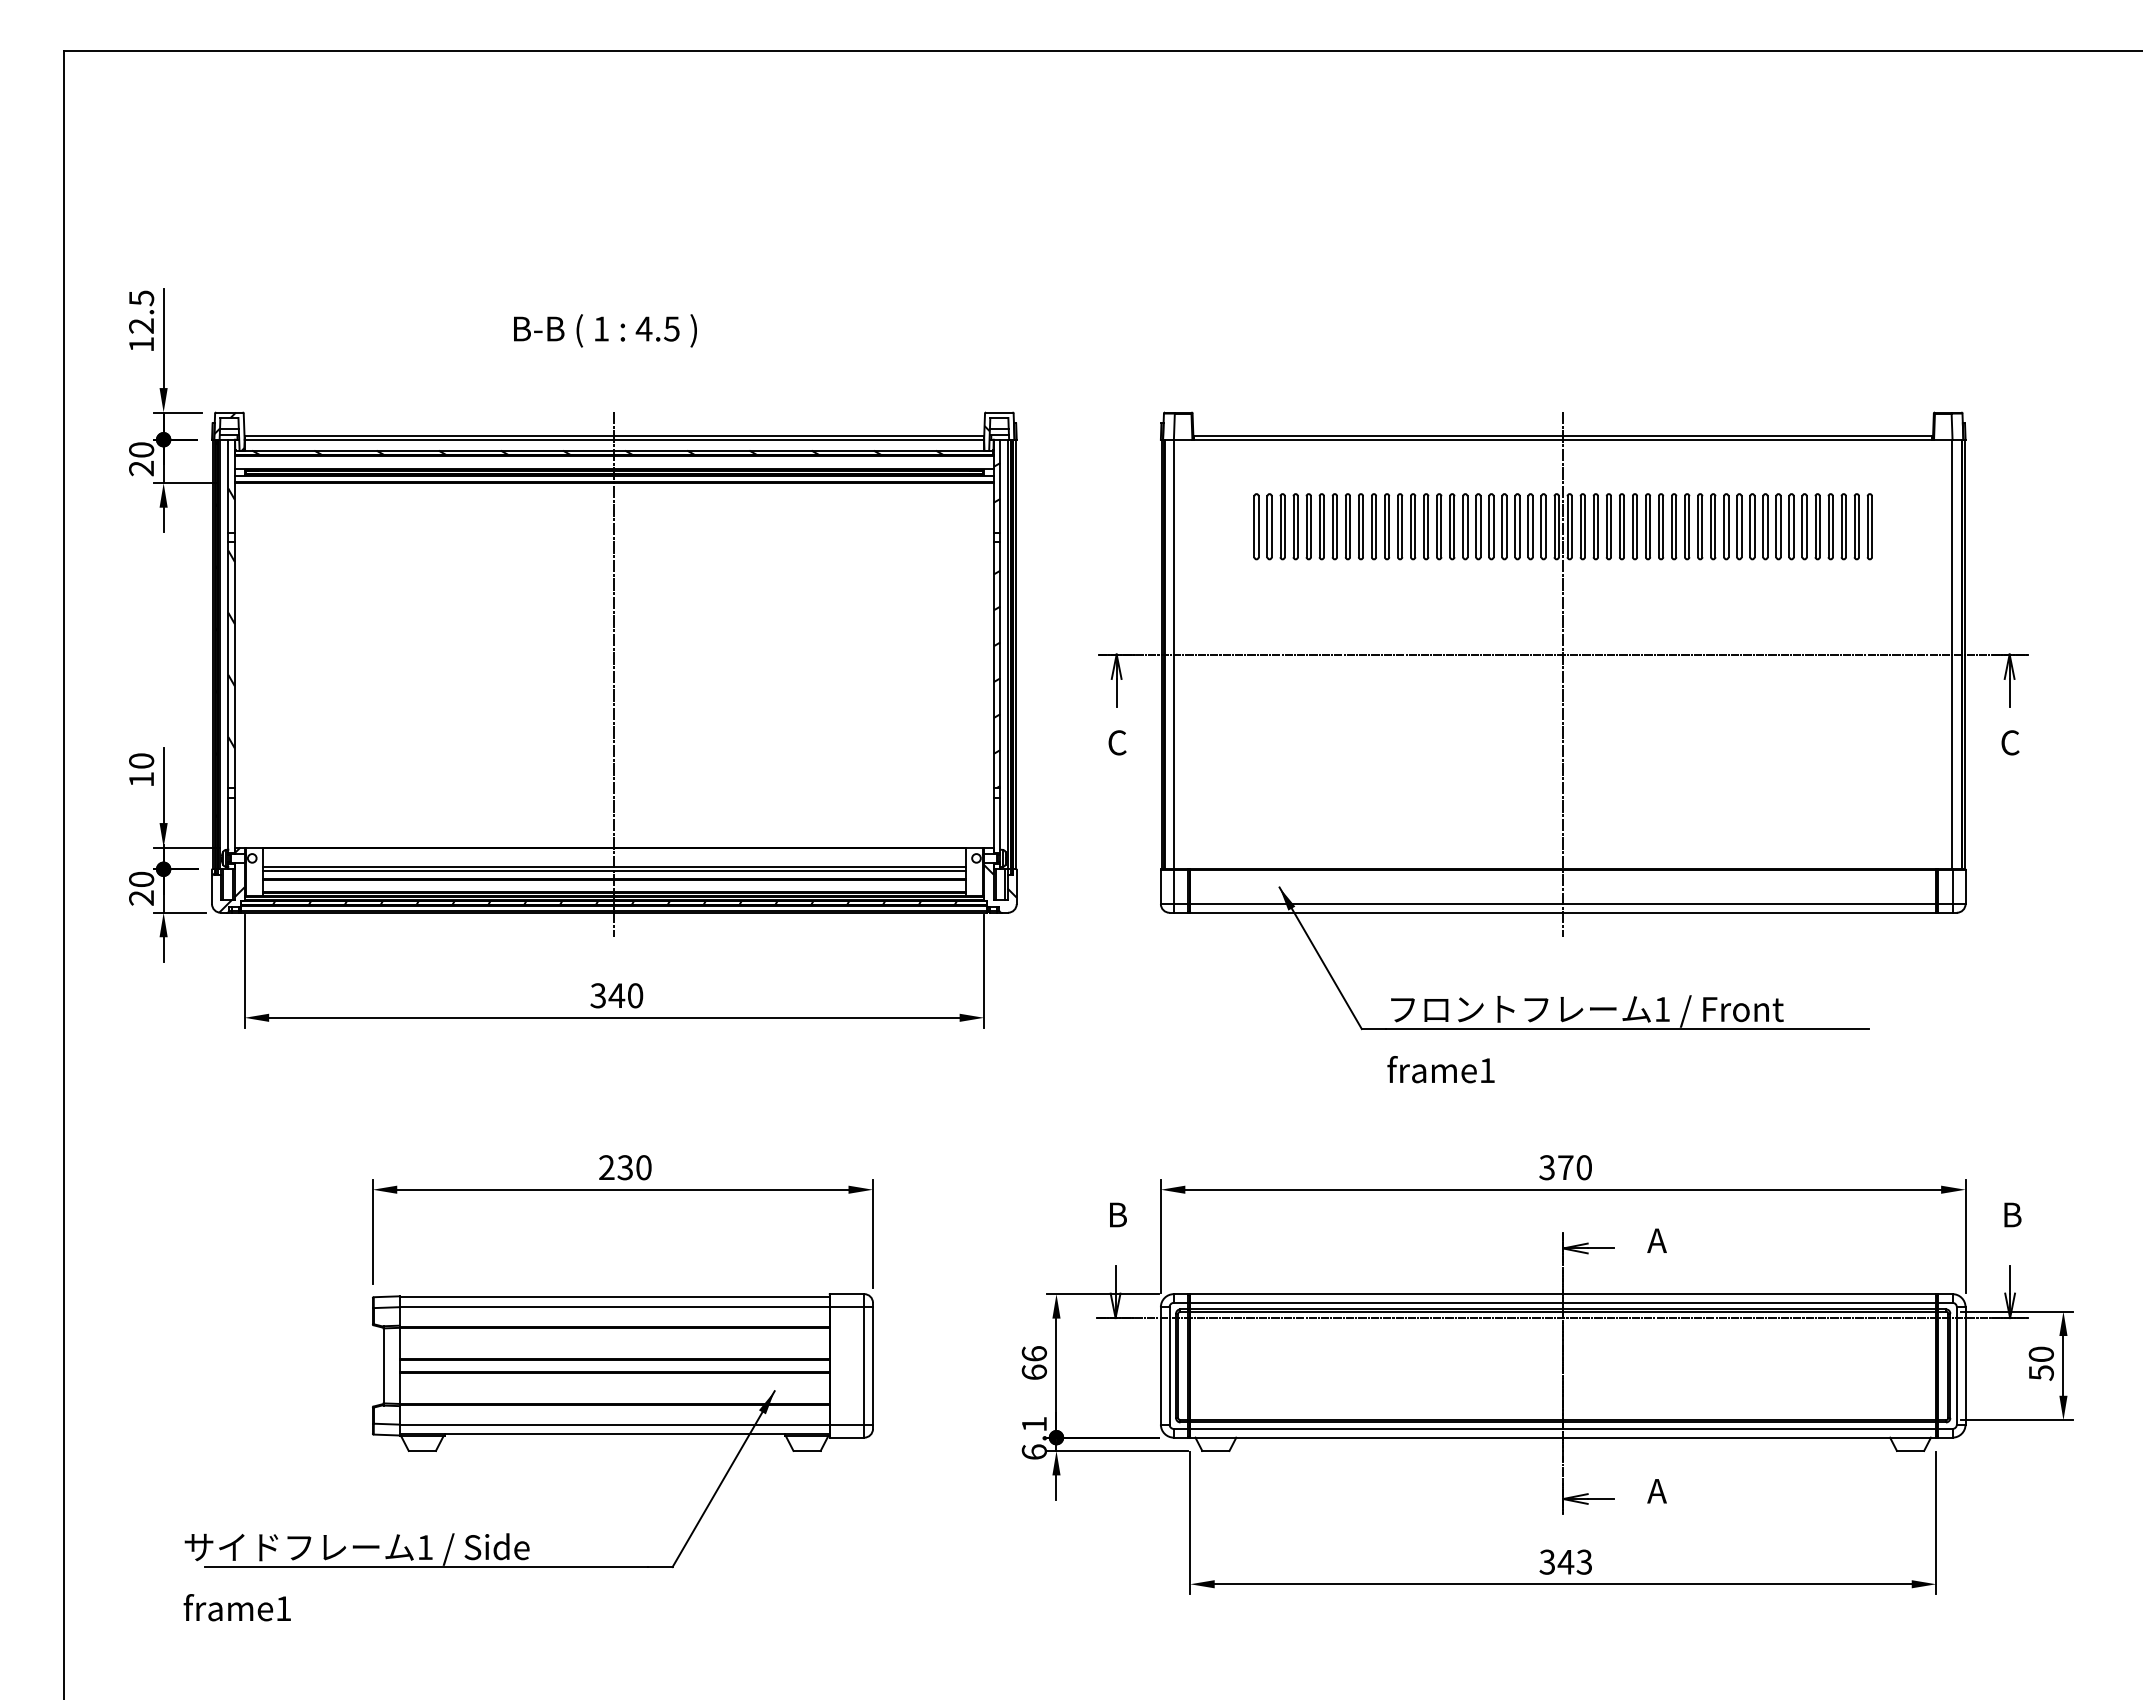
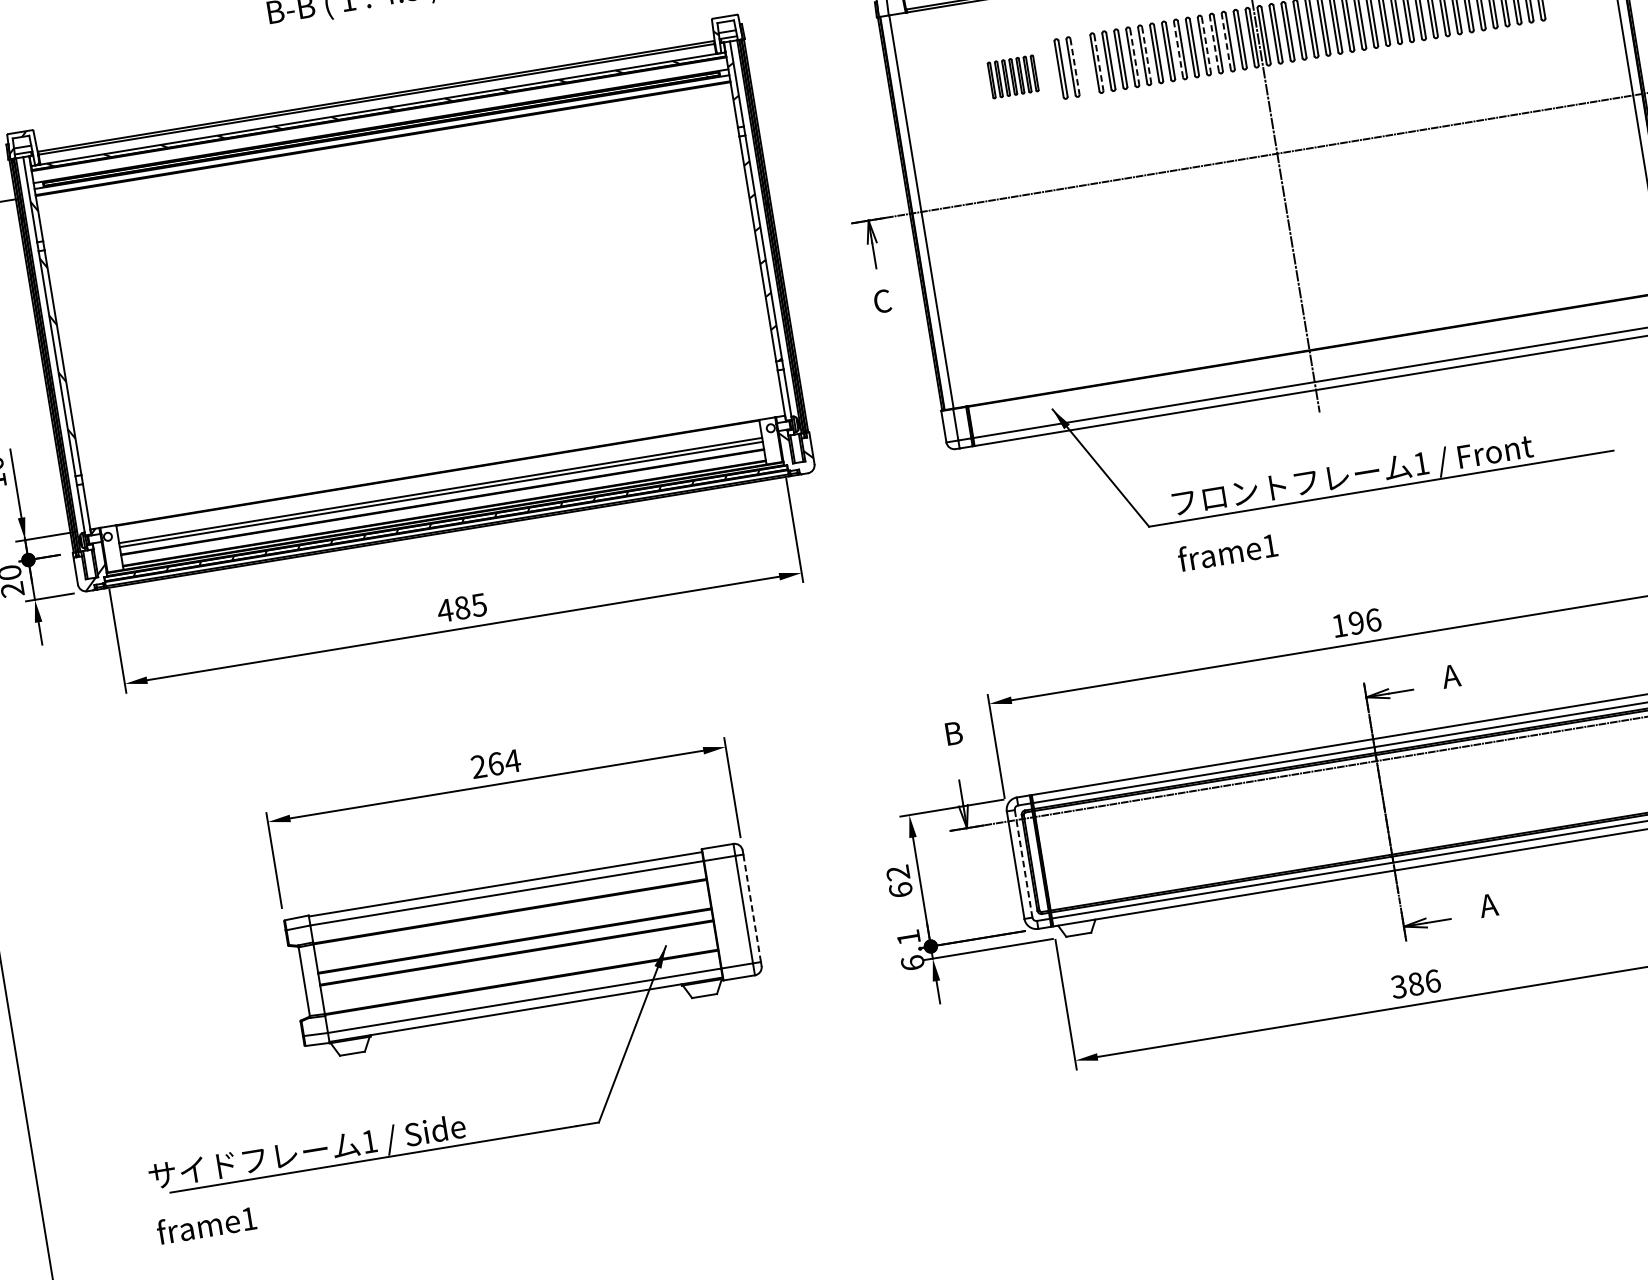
part: (1295, 526) -> (1013, 76), size x0.6
part: (1373, 526) -> (1084, 64), removed
line: (1476, 526) -> (1178, 49), solid -> dashed
line: (1515, 526) -> (1214, 43), solid -> dashed
line: (1528, 526) -> (1226, 41), solid -> dashed
line: (1363, 527) -> (1075, 67), solid -> dashed
line: (1389, 527) -> (1099, 63), solid -> dashed
line: (1428, 527) -> (1134, 57), solid -> dashed
line: (1441, 527) -> (1146, 55), solid -> dashed
line: (1506, 527) -> (1206, 45), solid -> dashed
line: (614, 674) -> (411, 314), removed
text: (616, 995) -> (461, 607), 340 -> 485
text: (634, 1167) -> (504, 762), 230 -> 264
text: (1565, 1167) -> (1356, 622), 370 -> 196
text: (1034, 1353) -> (898, 872), 66 -> 62
line: (872, 1365) -> (751, 908), solid -> dashed
line: (1169, 1365) -> (1023, 863), solid -> dashed
text: (1574, 1561) -> (1423, 982), 343 -> 386

